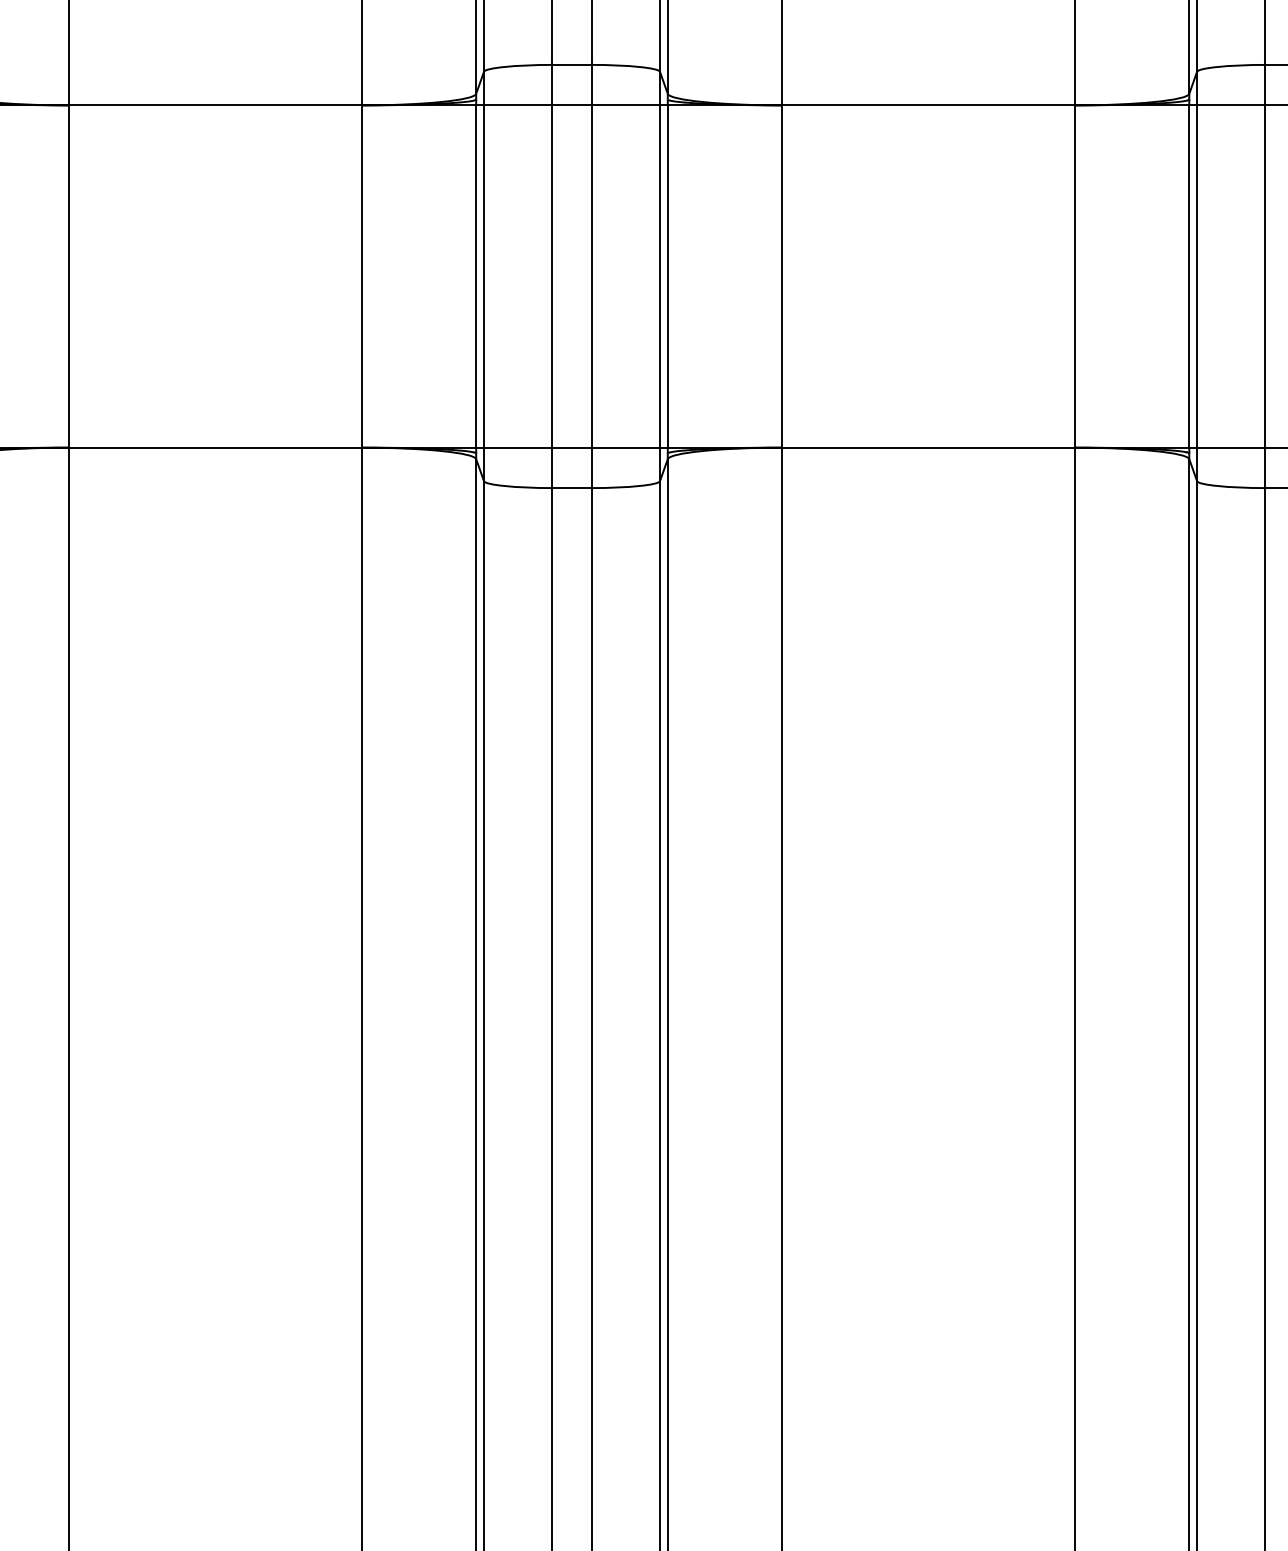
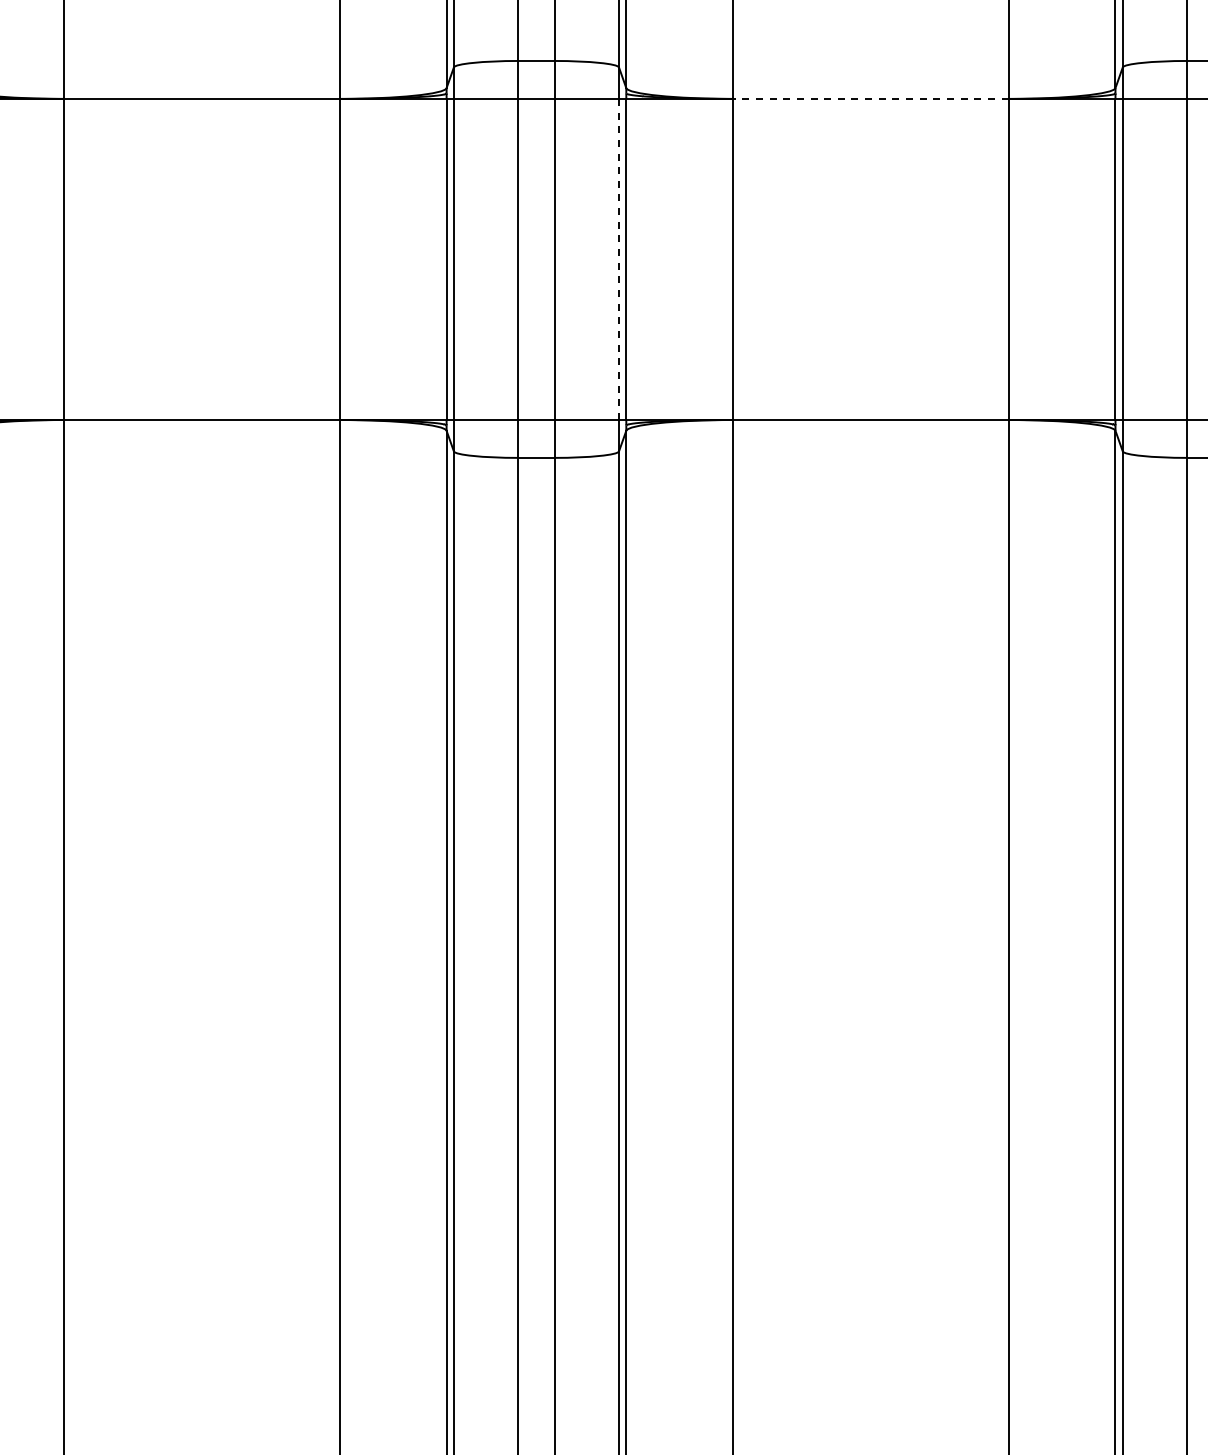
line: (928, 104) -> (870, 98), solid -> dashed
line: (660, 276) -> (619, 259), solid -> dashed

